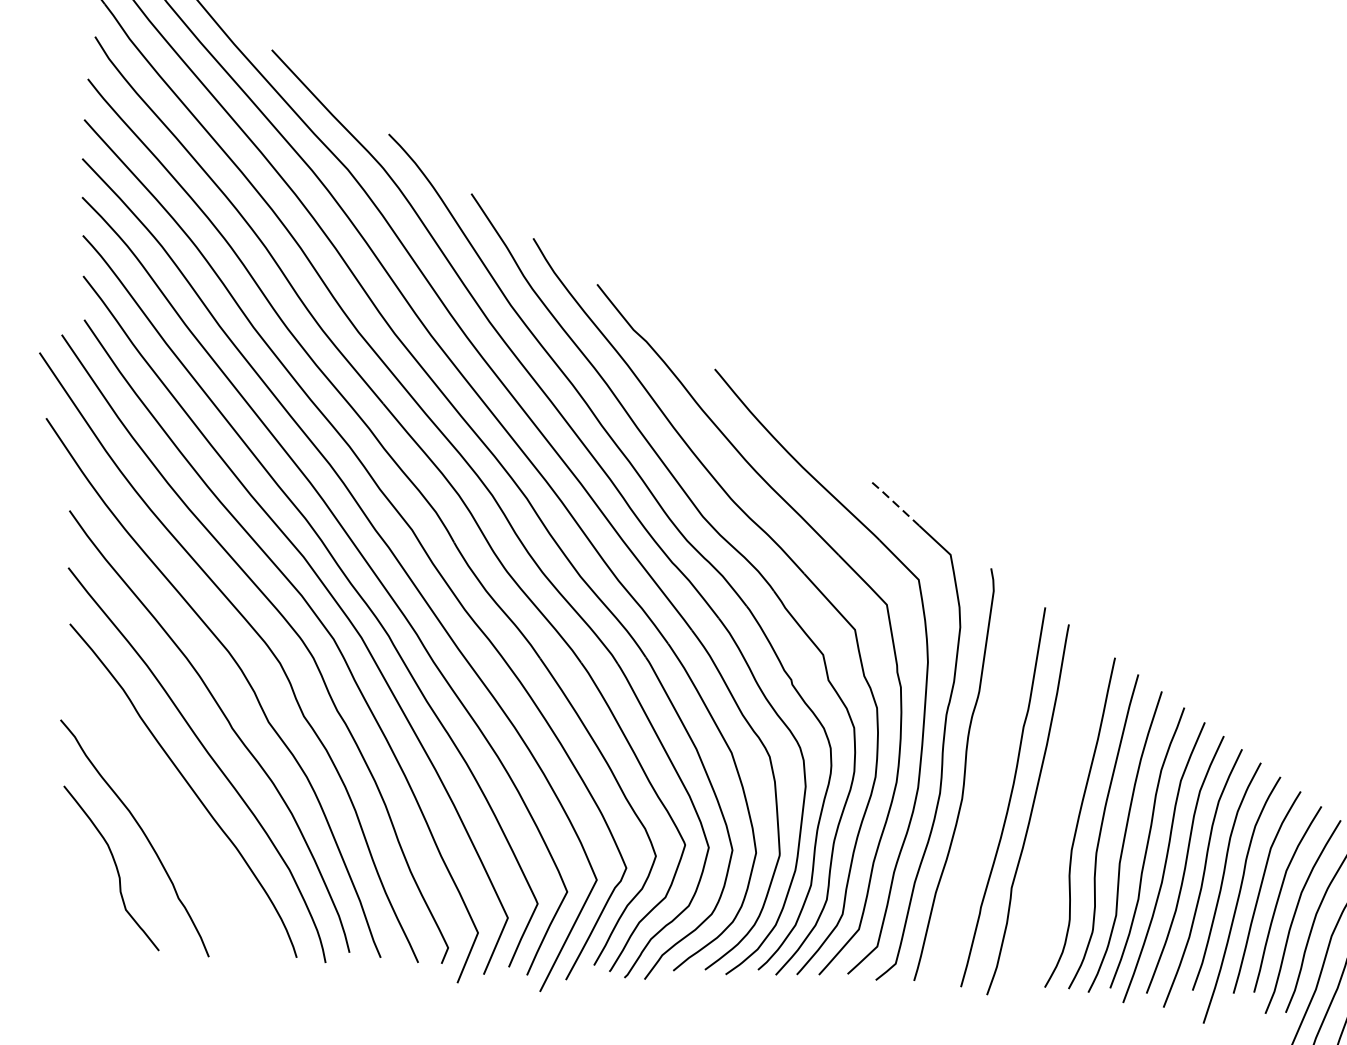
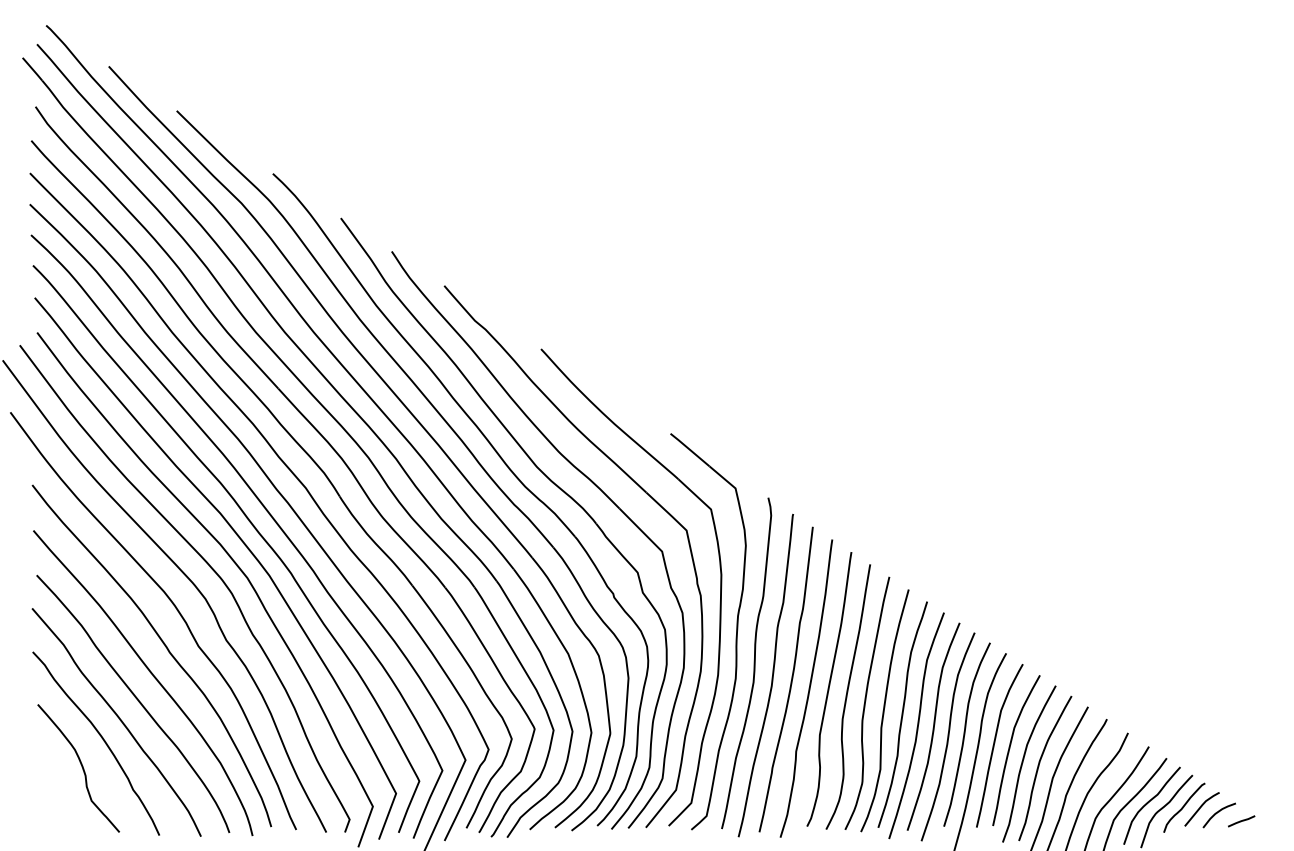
line: (895, 503) -> (689, 449), dashed -> solid
curve: (984, 793) -> (771, 677), added
curve: (165, 810) -> (119, 720), added
curve: (1056, 812) -> (829, 689), added

